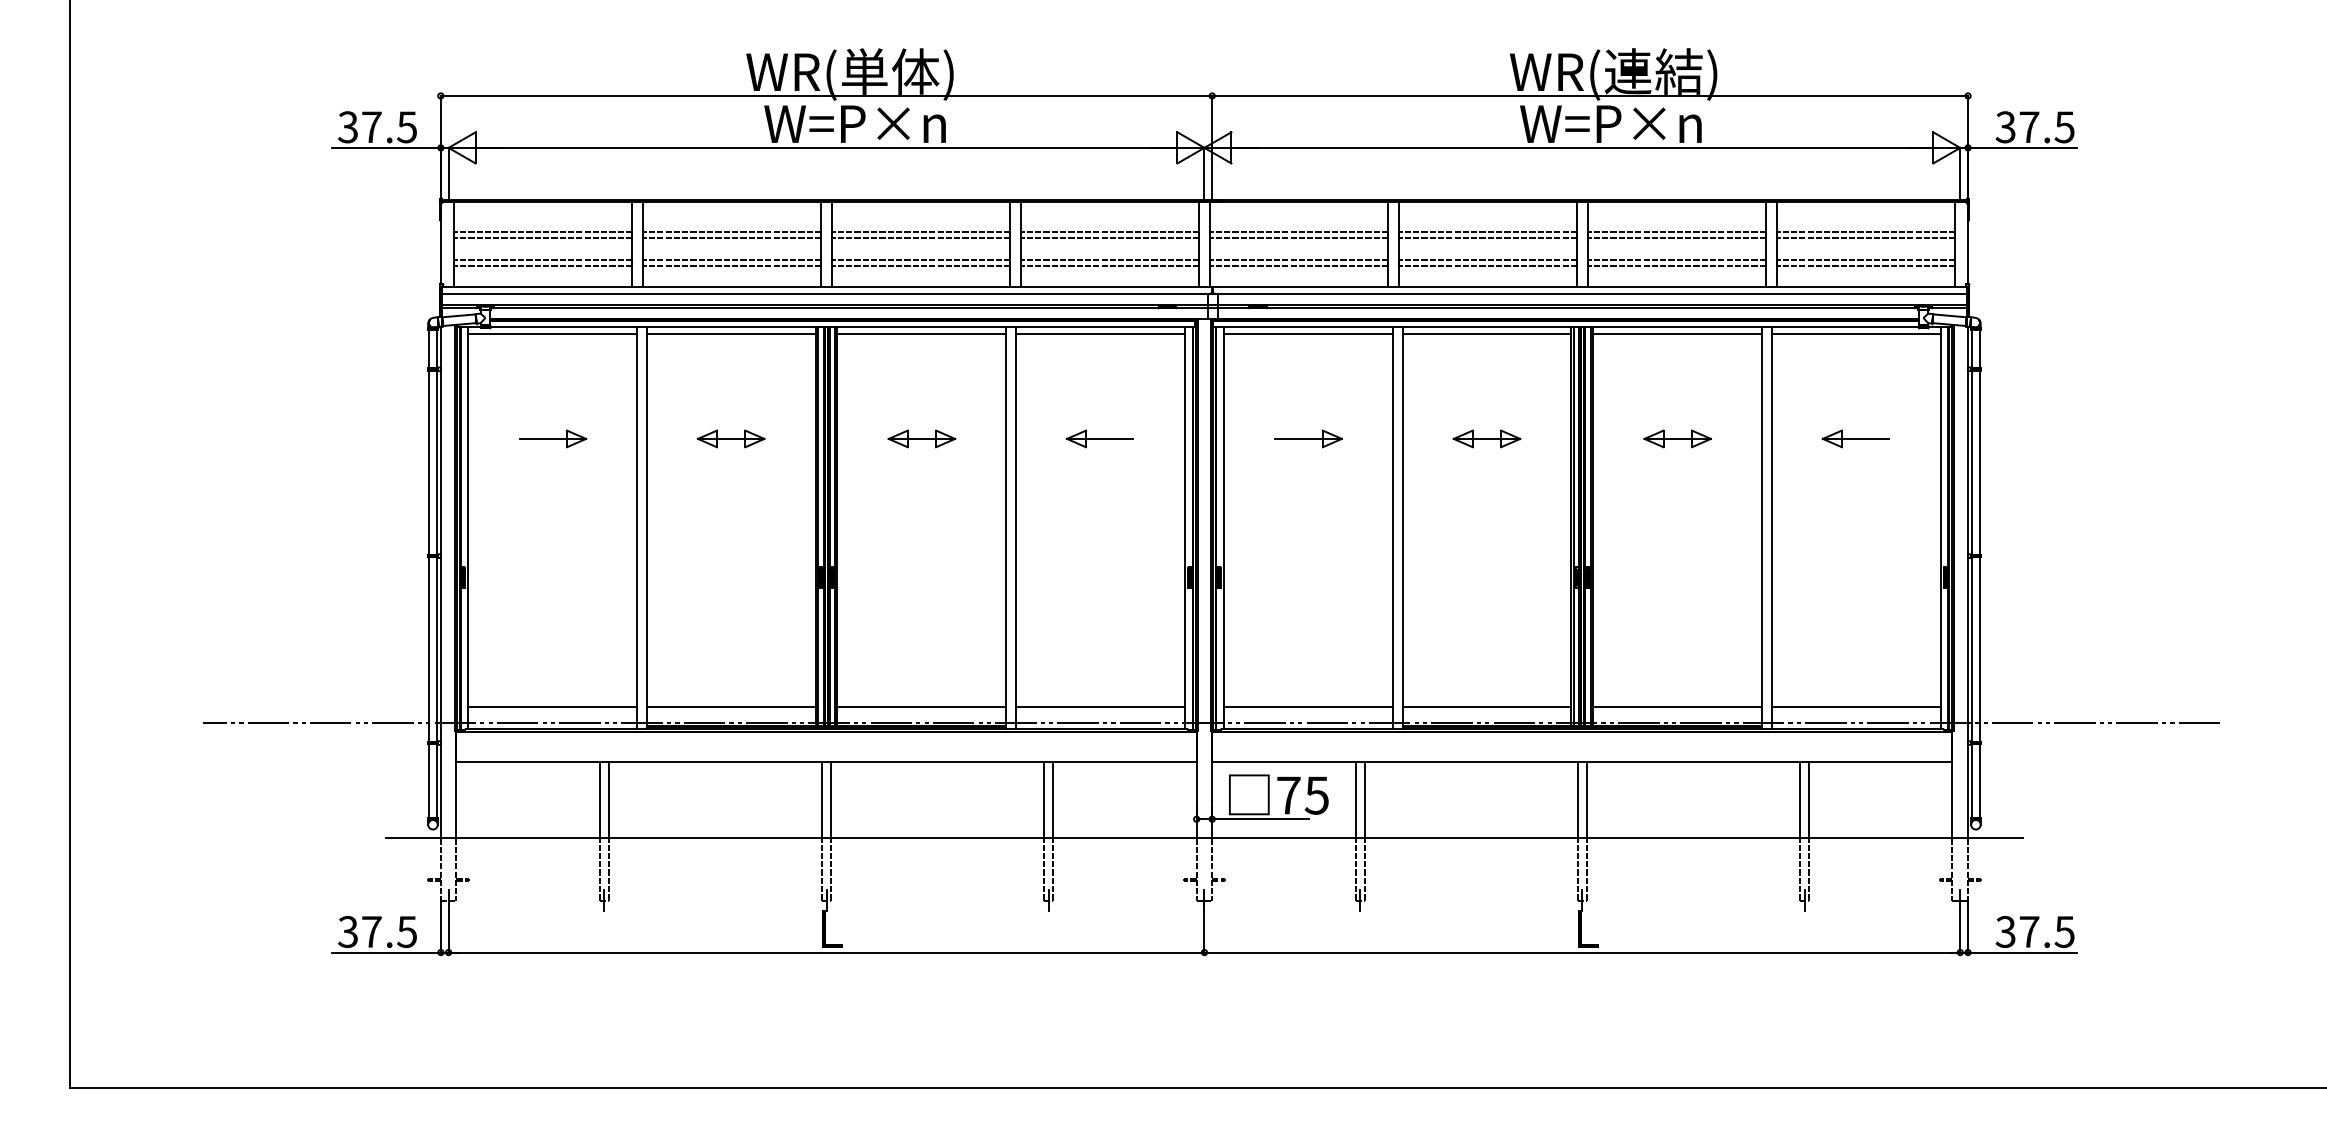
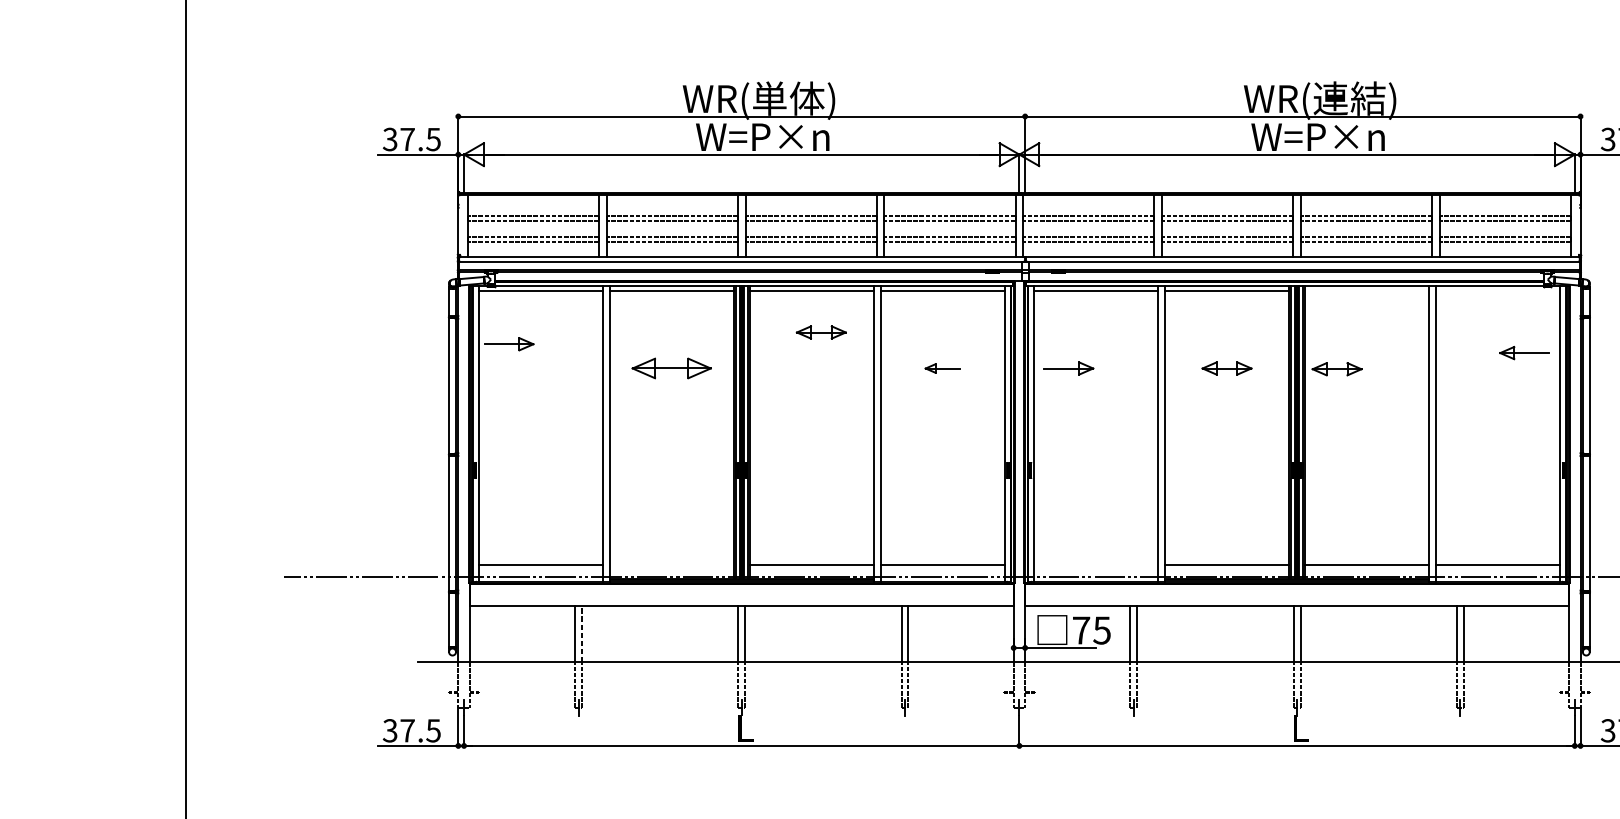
line: (1677, 333) -> (1367, 291), removed
line: (1855, 333) -> (1497, 291), removed
part: (553, 438) -> (509, 343), moved
part: (730, 438) -> (671, 368), size x1.6
part: (921, 438) -> (821, 332), moved
part: (1099, 438) -> (942, 368), size x0.7
part: (1308, 438) -> (1068, 368), moved
part: (1677, 438) -> (1336, 368), moved
part: (1855, 438) -> (1524, 352), moved
line: (730, 706) -> (671, 565), removed
line: (1308, 706) -> (1095, 565), removed
line: (609, 799) -> (582, 633), solid -> dashed

